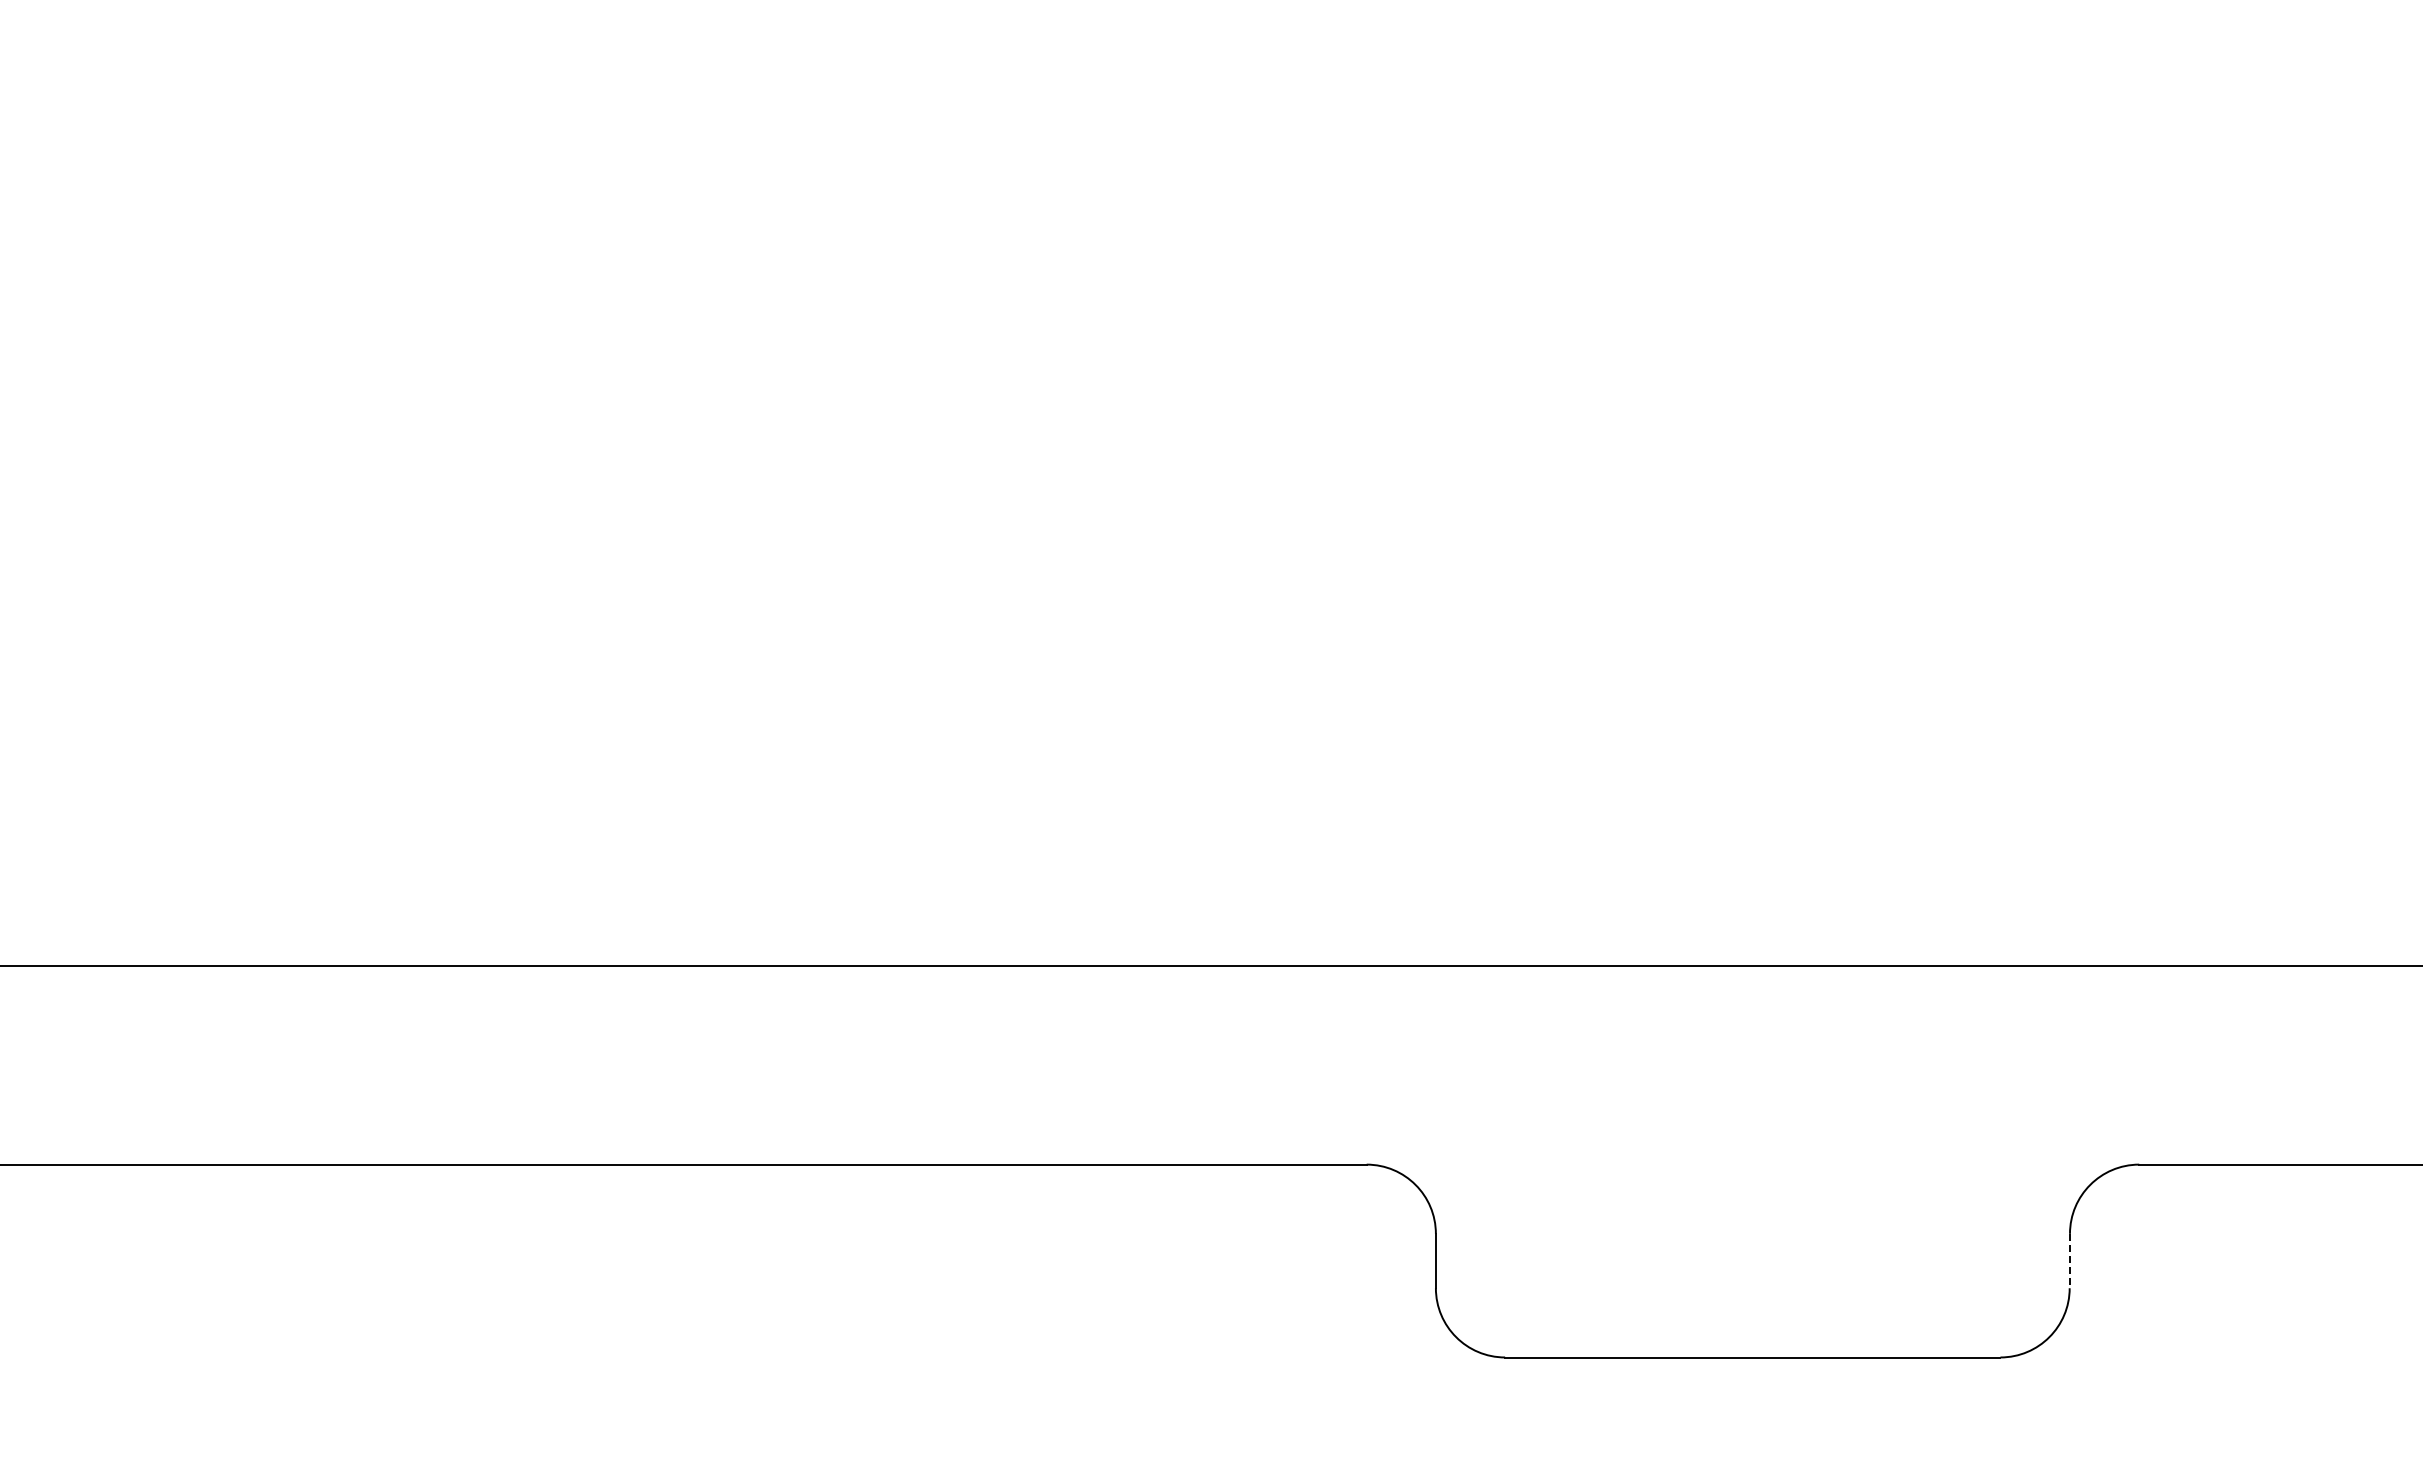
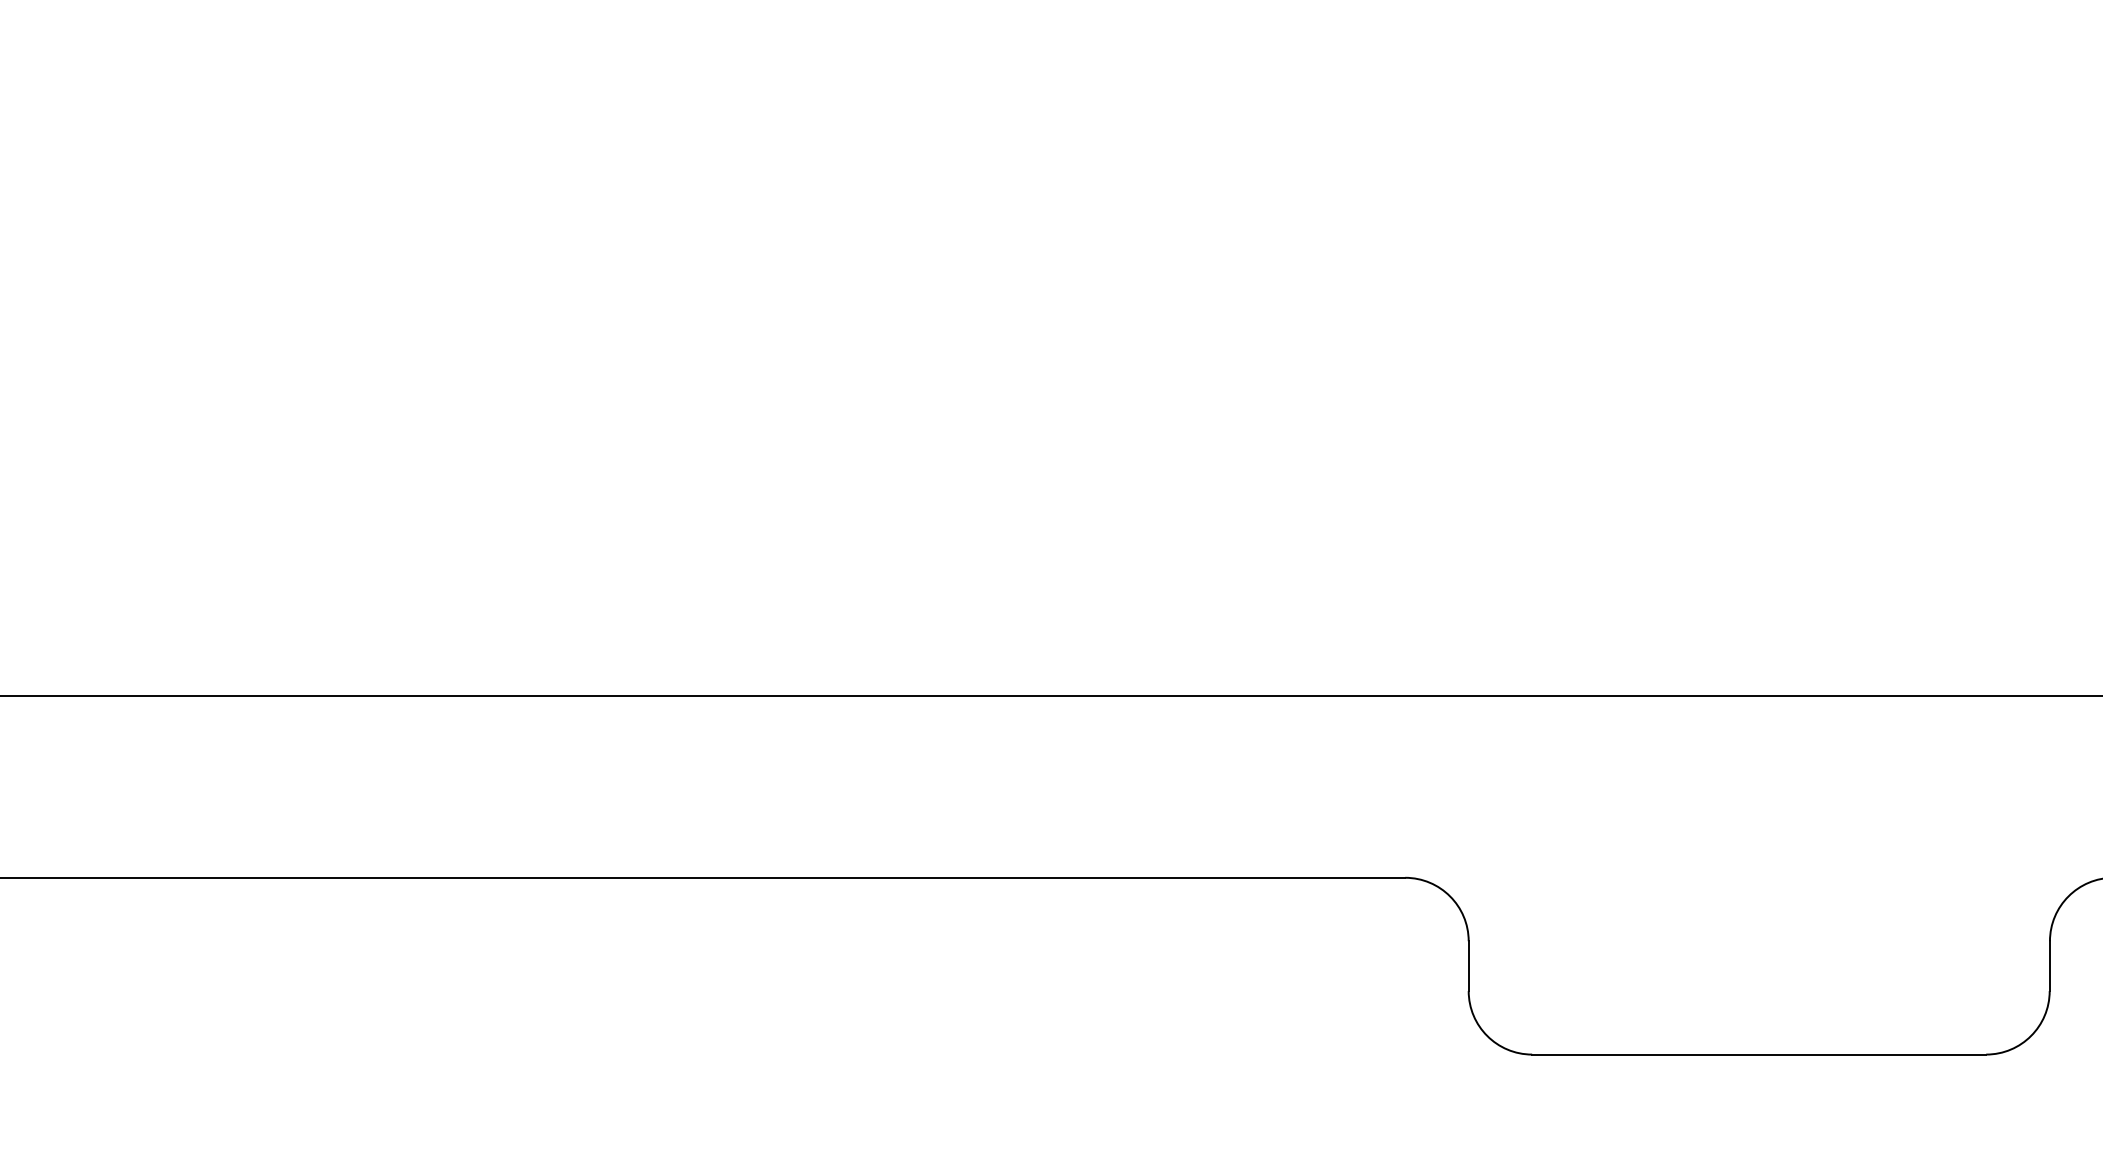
line: (2069, 1261) -> (2049, 966), dashed -> solid

